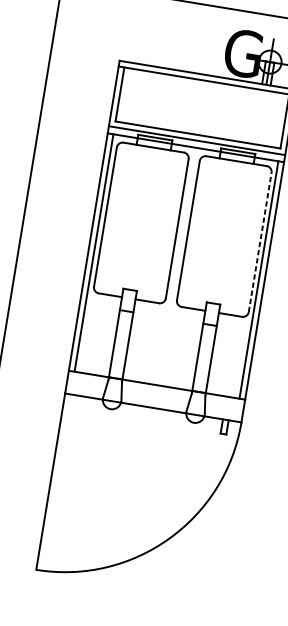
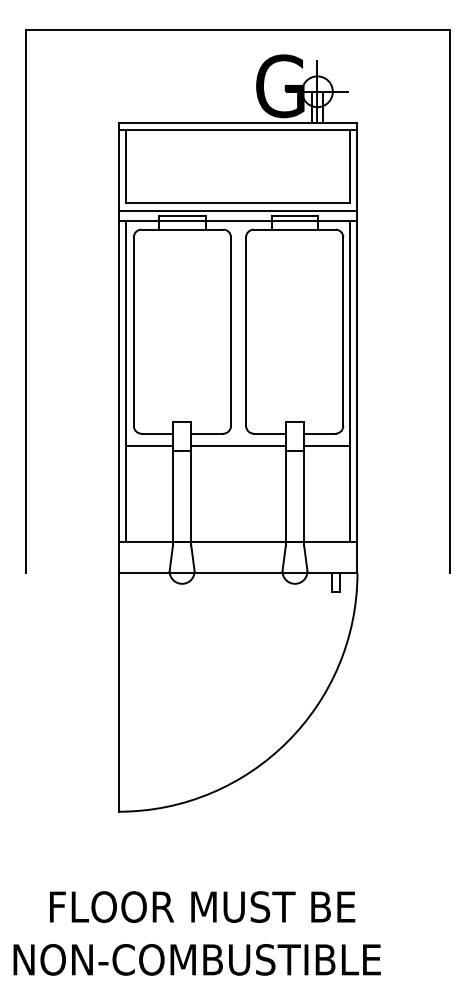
line: (260, 242) -> (343, 331), dashed -> solid
line: (103, 303) -> (149, 445), added
line: (169, 313) -> (238, 445), added
line: (234, 324) -> (326, 445), added

